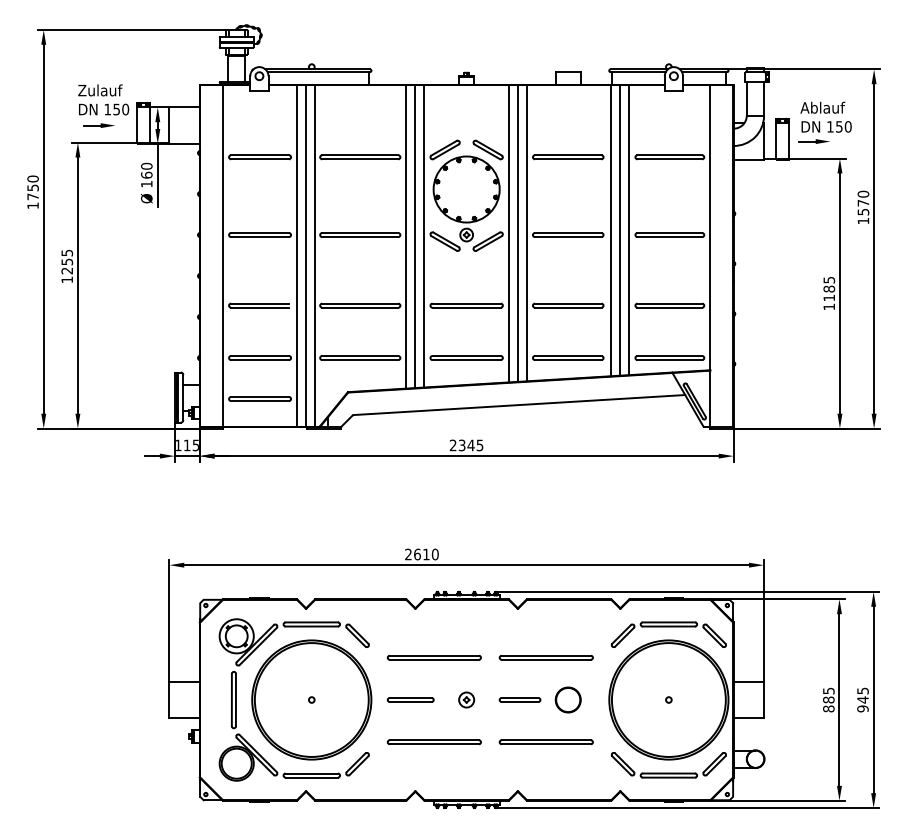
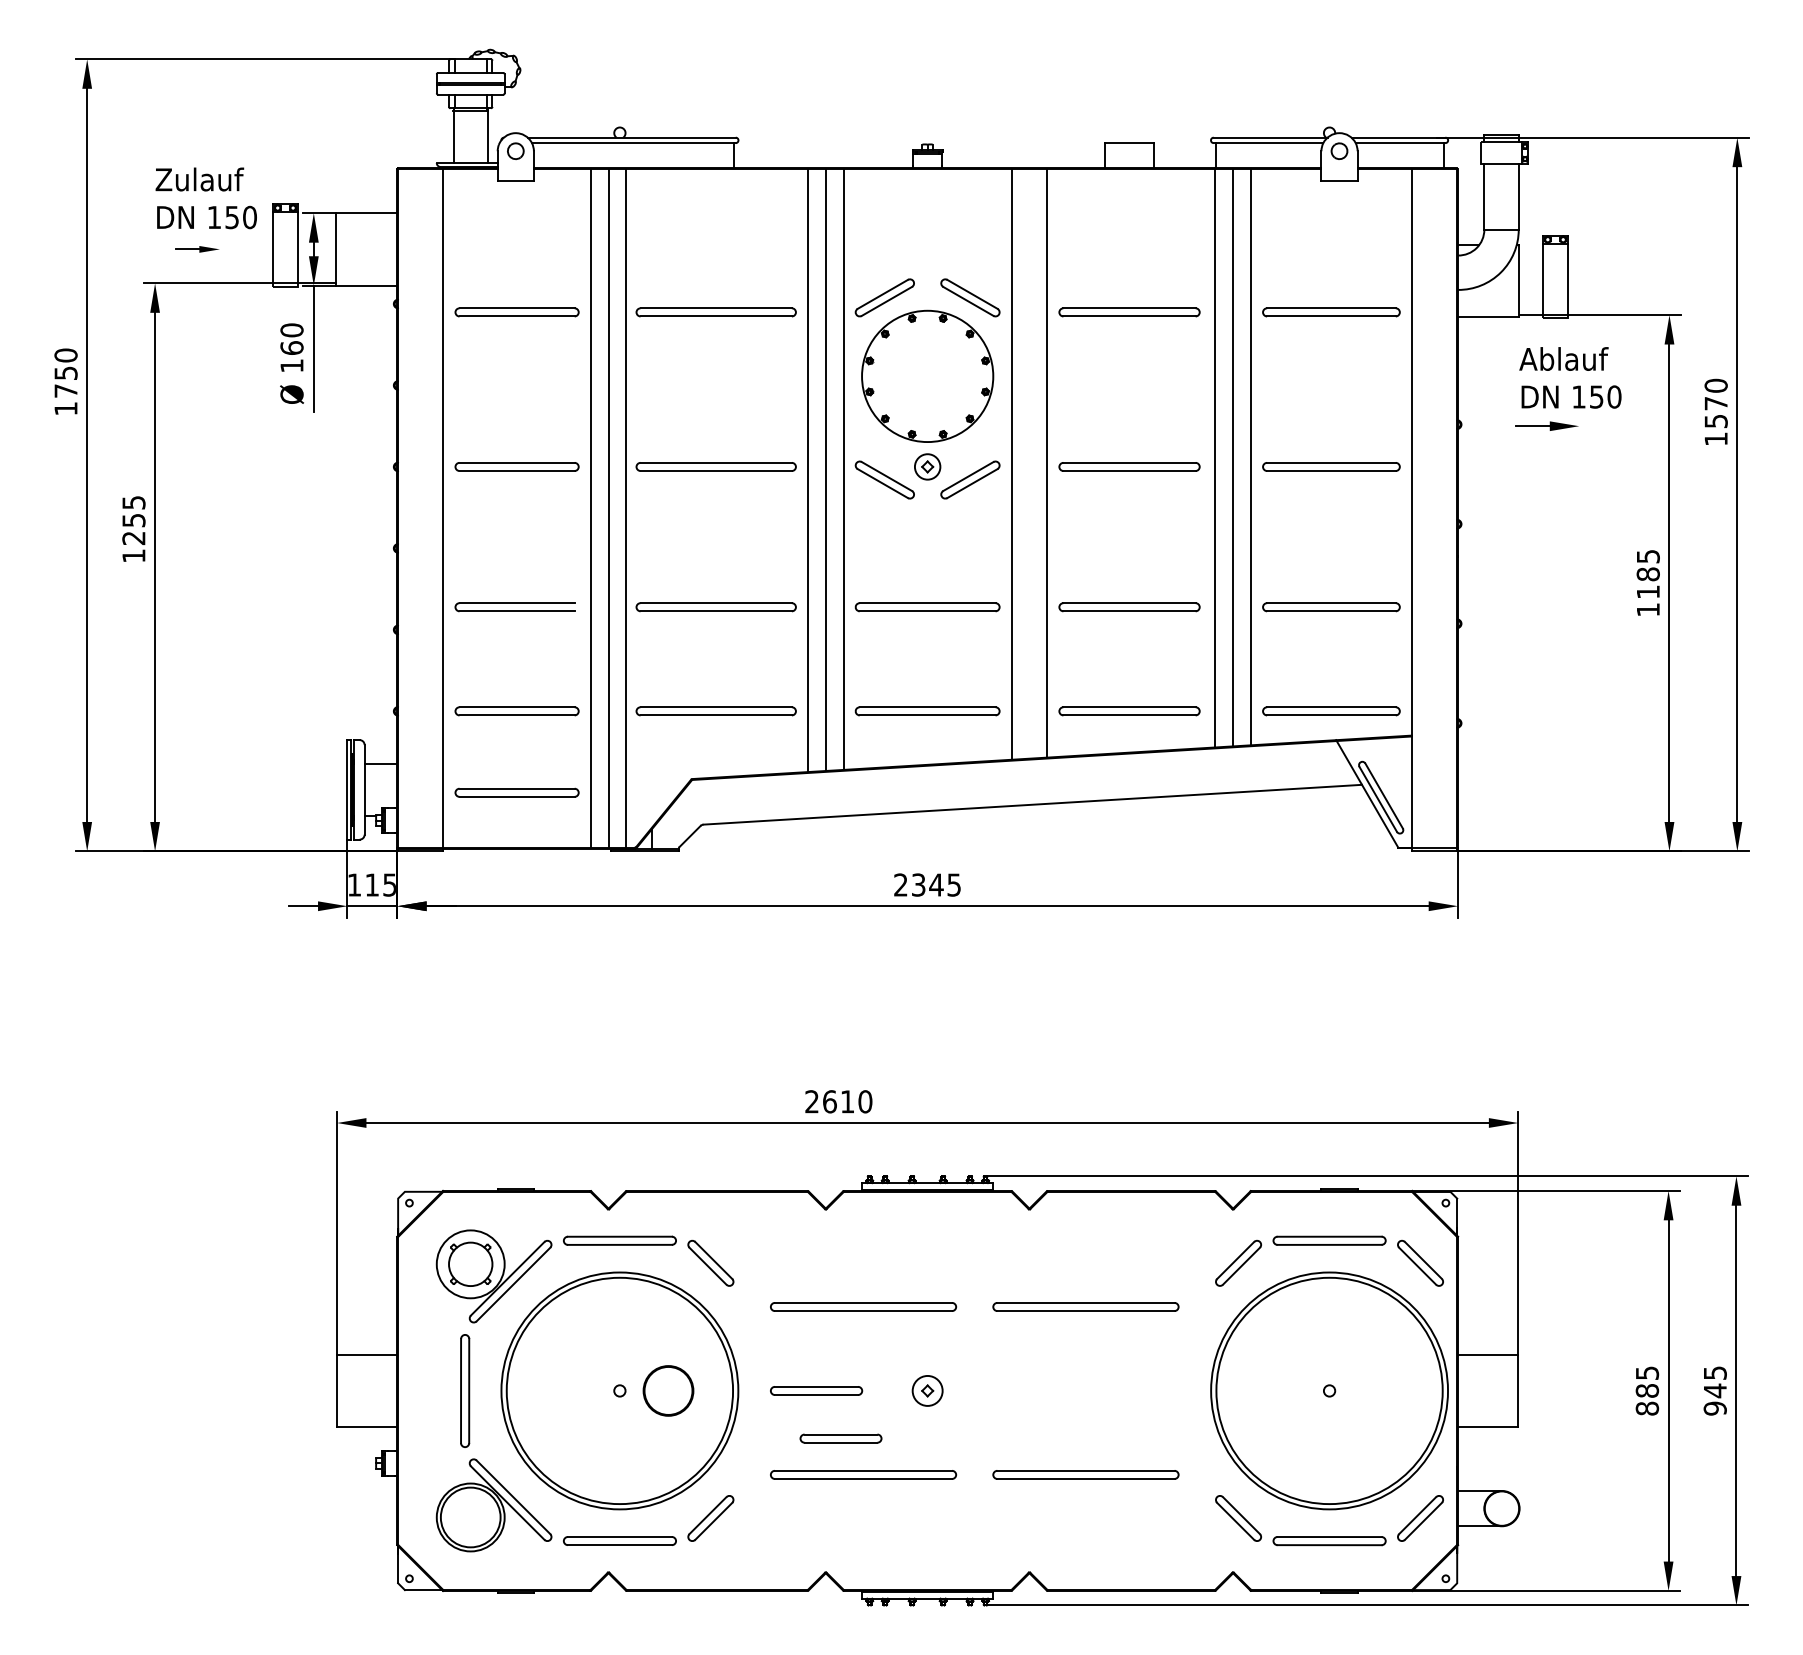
part: (824, 122) -> (1567, 388), moved
part: (98, 125) -> (196, 249), size x0.7
line: (517, 233) -> (1028, 463), removed
part: (519, 699) -> (839, 1437), moved
circle: (567, 699) -> (666, 1389), moved

